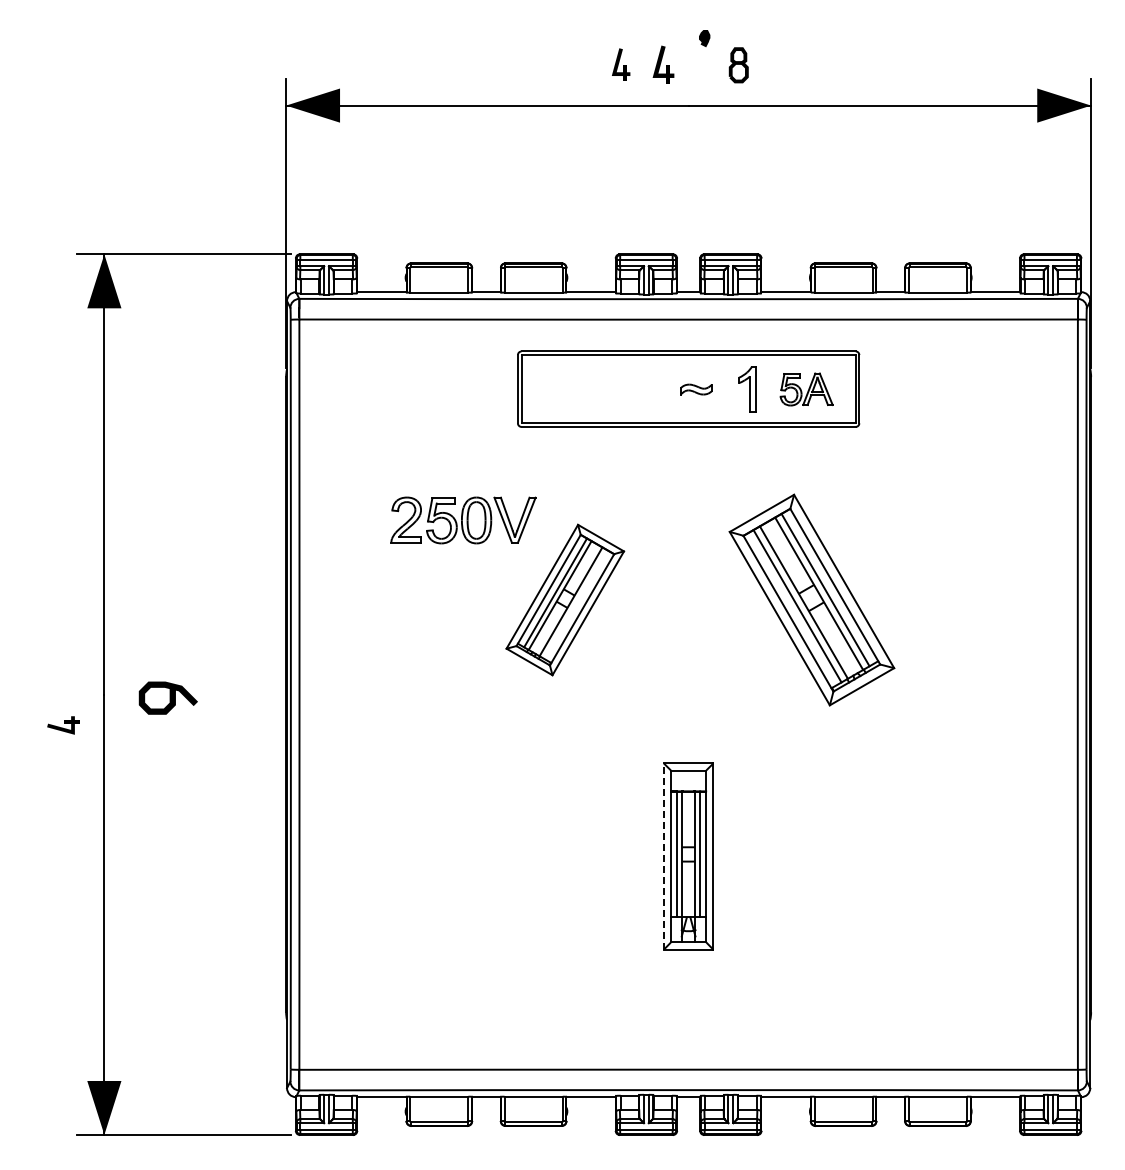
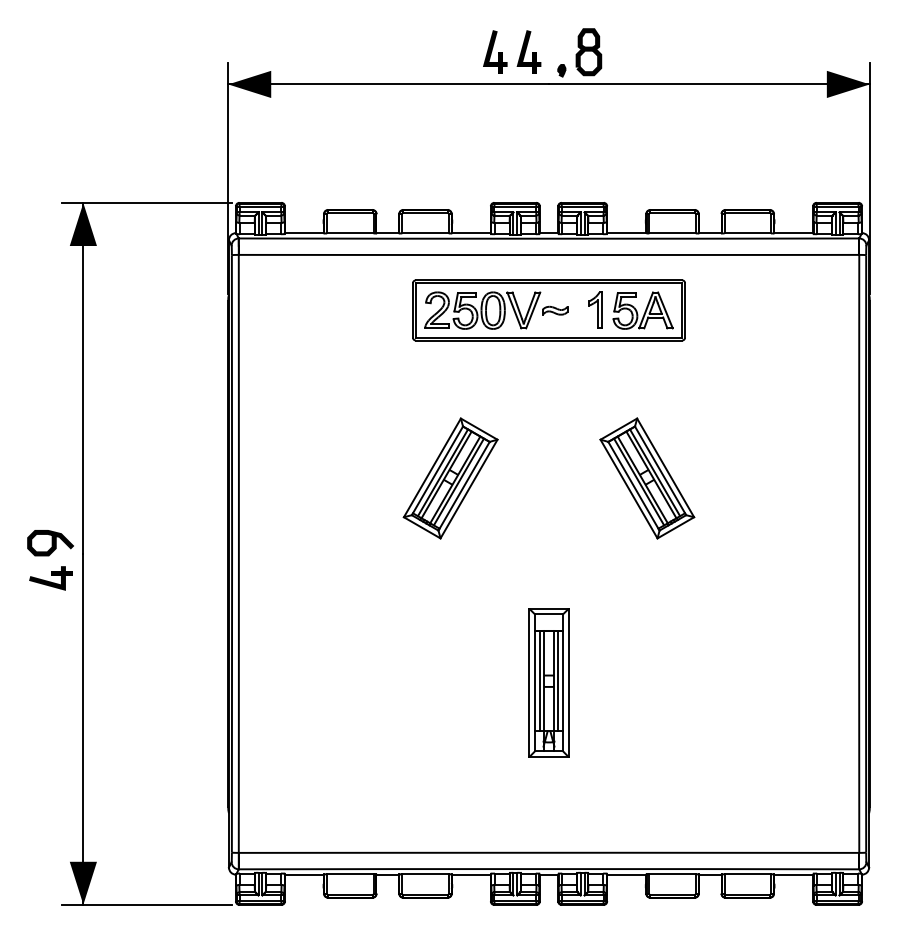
part: (704, 38) -> (561, 70), moved
part: (620, 64) -> (494, 51), size x1.67
part: (663, 64) -> (528, 51), size x1.43
part: (738, 65) -> (588, 52), size x1.67
part: (806, 389) -> (642, 310), size x1.43
part: (463, 520) -> (482, 310), moved
part: (811, 599) -> (646, 478), size x0.71
line: (575, 604) -> (458, 482), added
curve: (169, 697) -> (51, 542), moved
part: (63, 725) -> (50, 578), size x1.67
line: (663, 856) -> (528, 682), dashed -> solid

